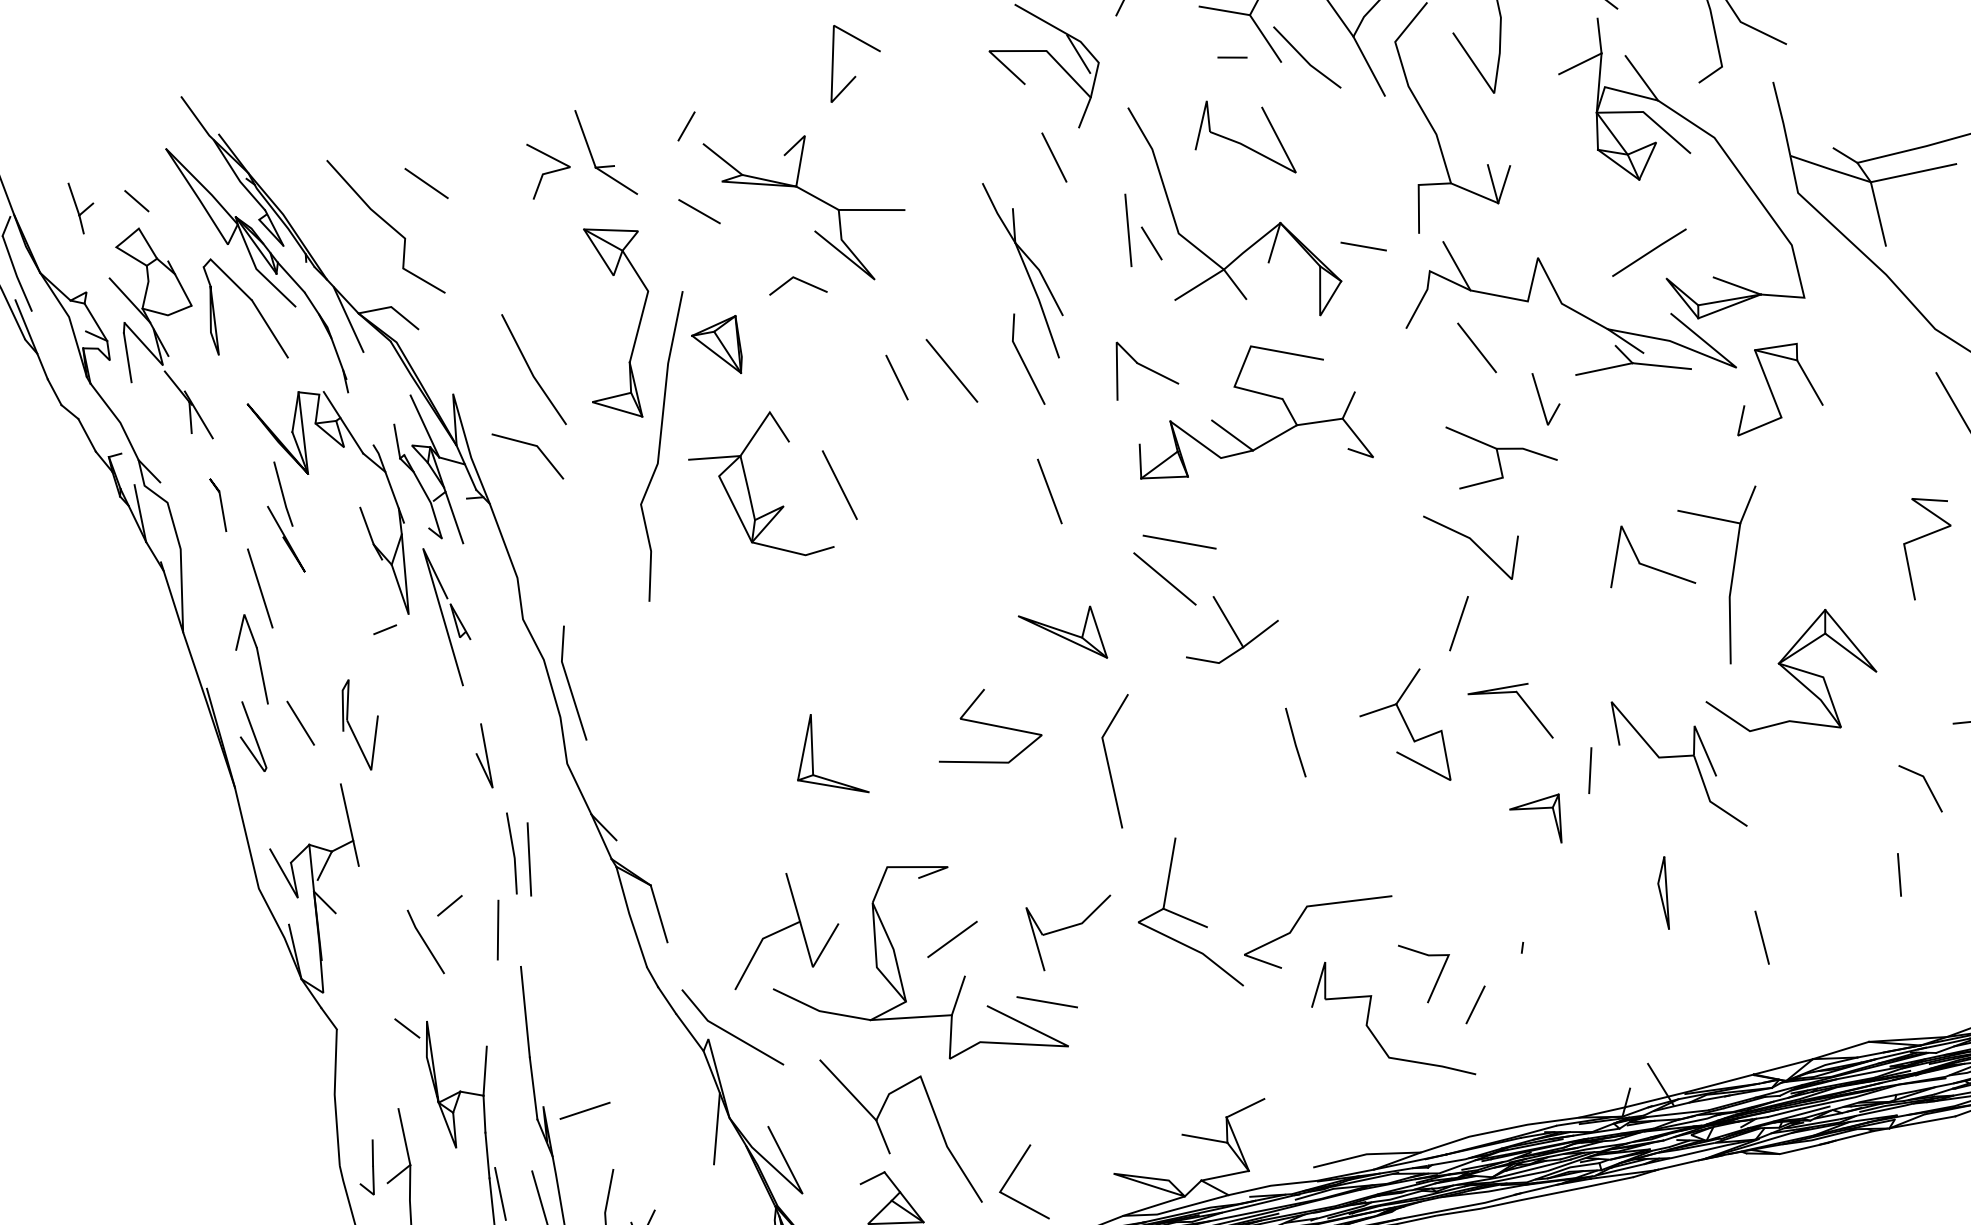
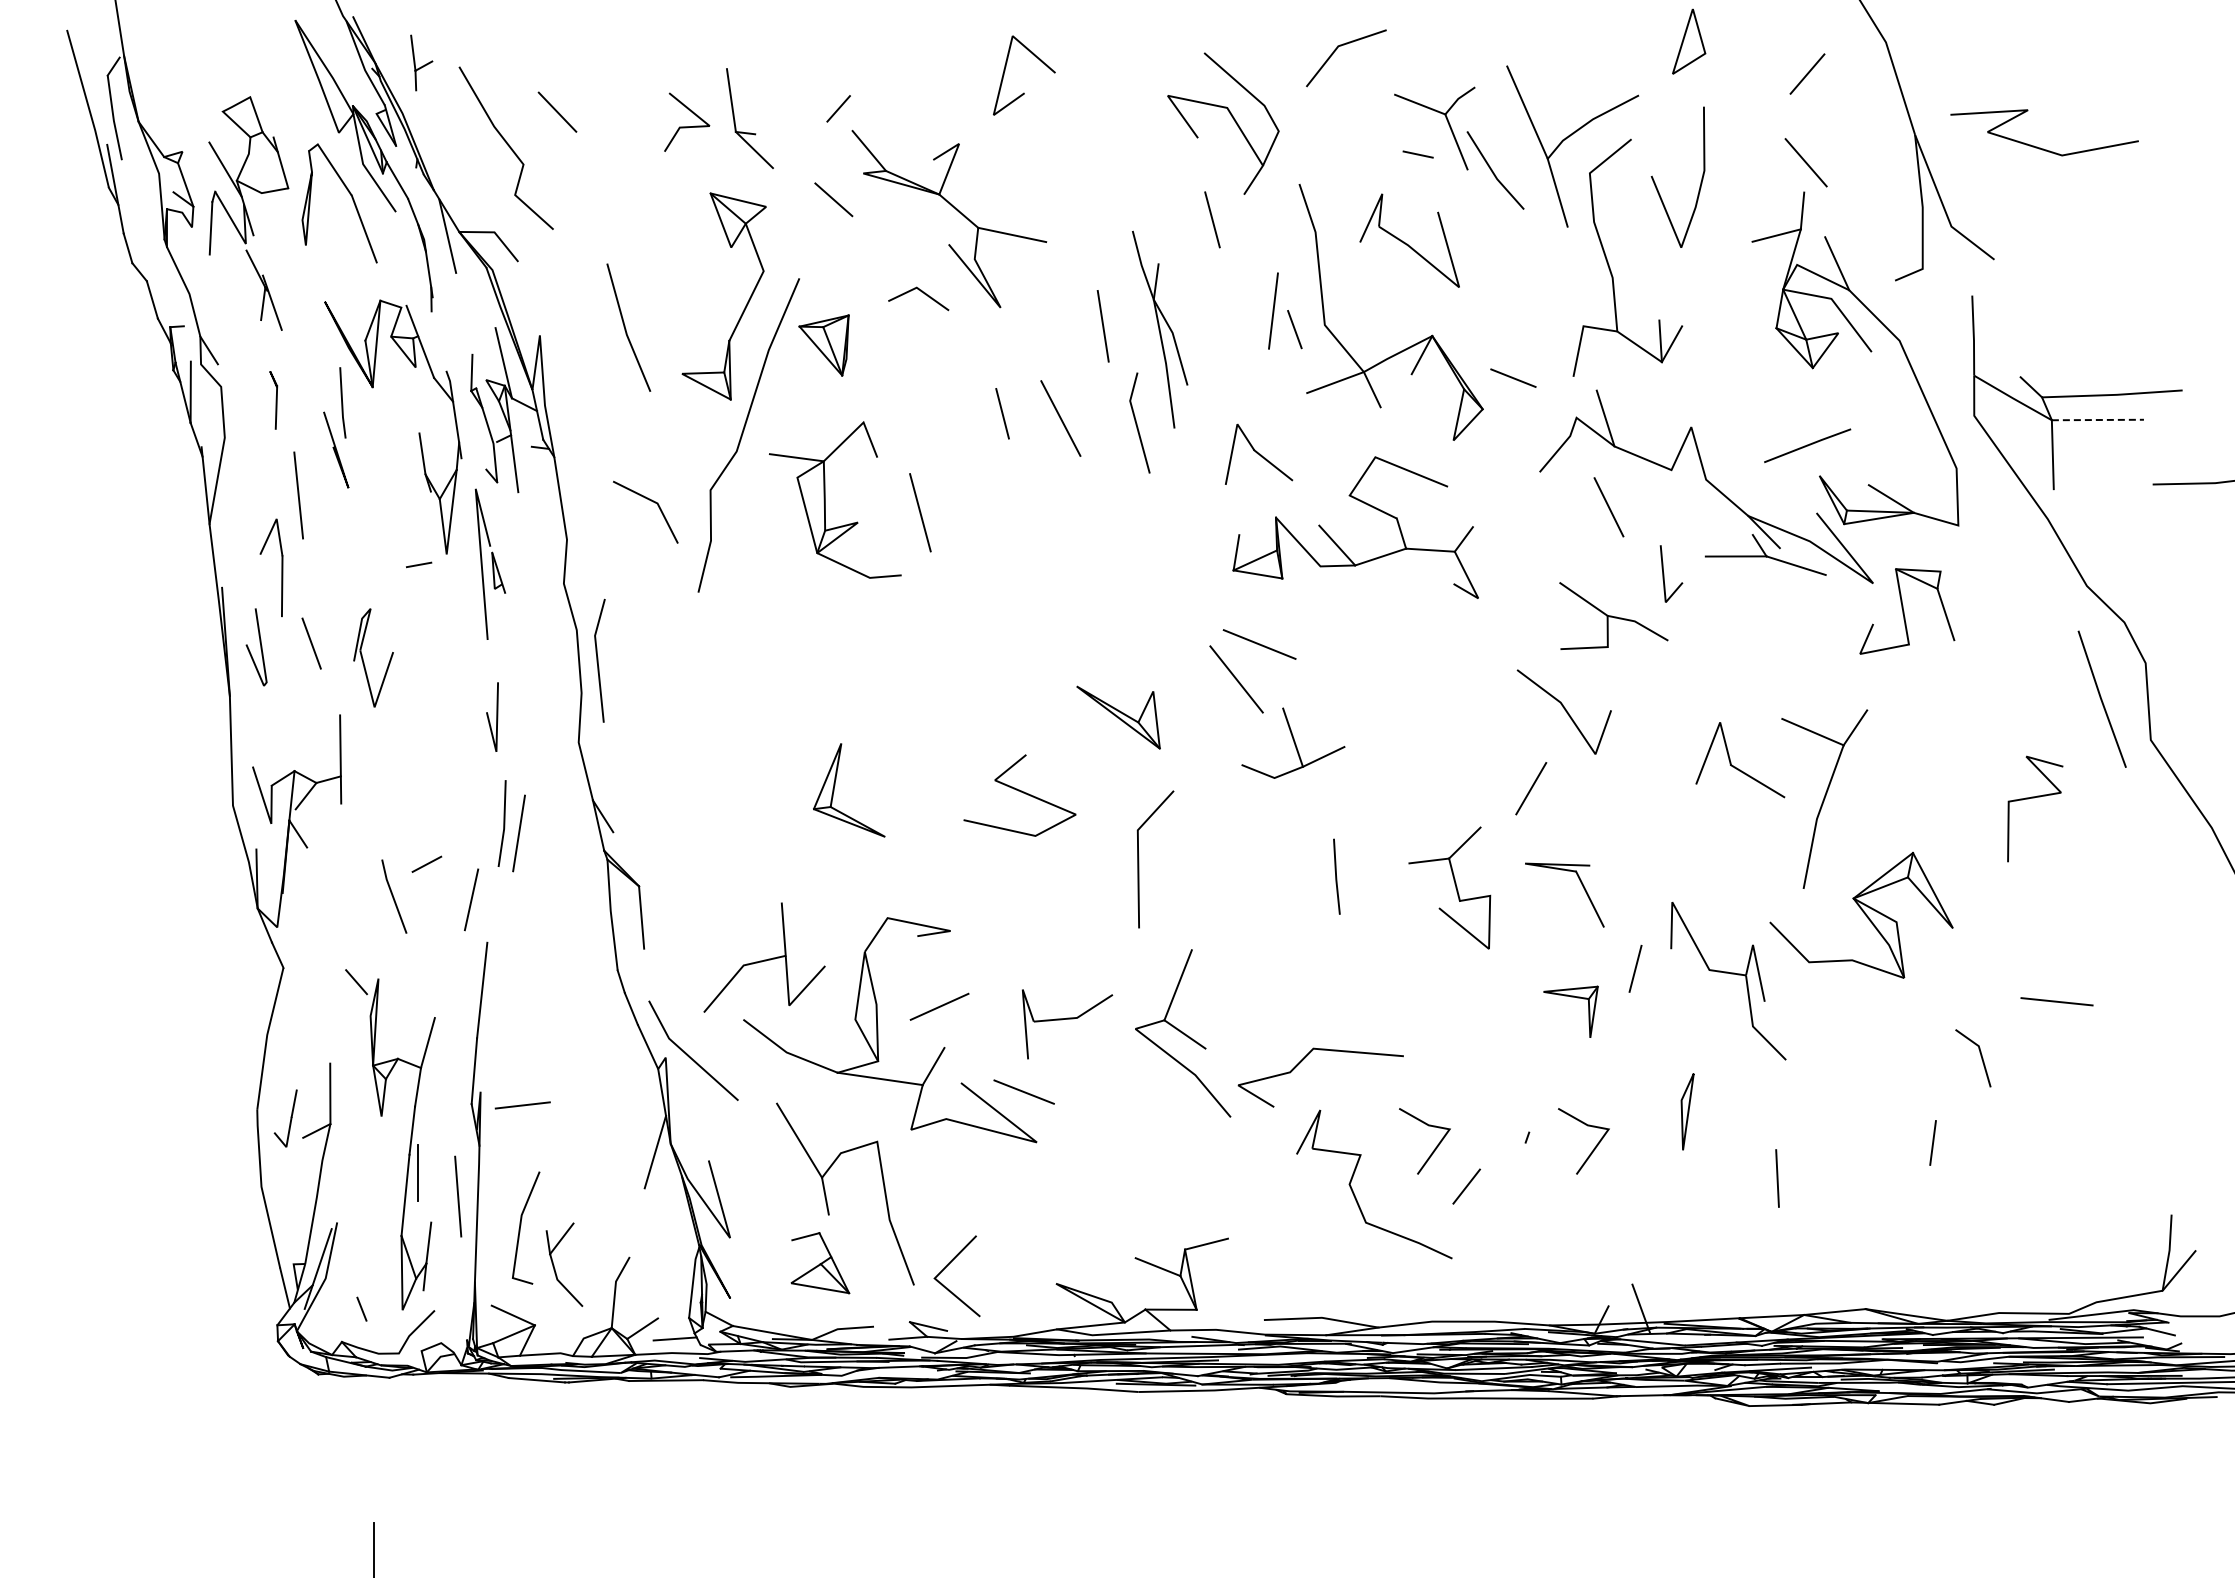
line: (1078, 54) -> (1259, 118), removed
line: (1914, 173) -> (2098, 420), solid -> dashed
line: (136, 201) -> (253, 68), removed
part: (83, 206) -> (421, 62), moved
line: (531, 445) -> (651, 501), moved
line: (1049, 491) -> (1102, 326), moved
line: (1585, 945) -> (1593, 1148), added

